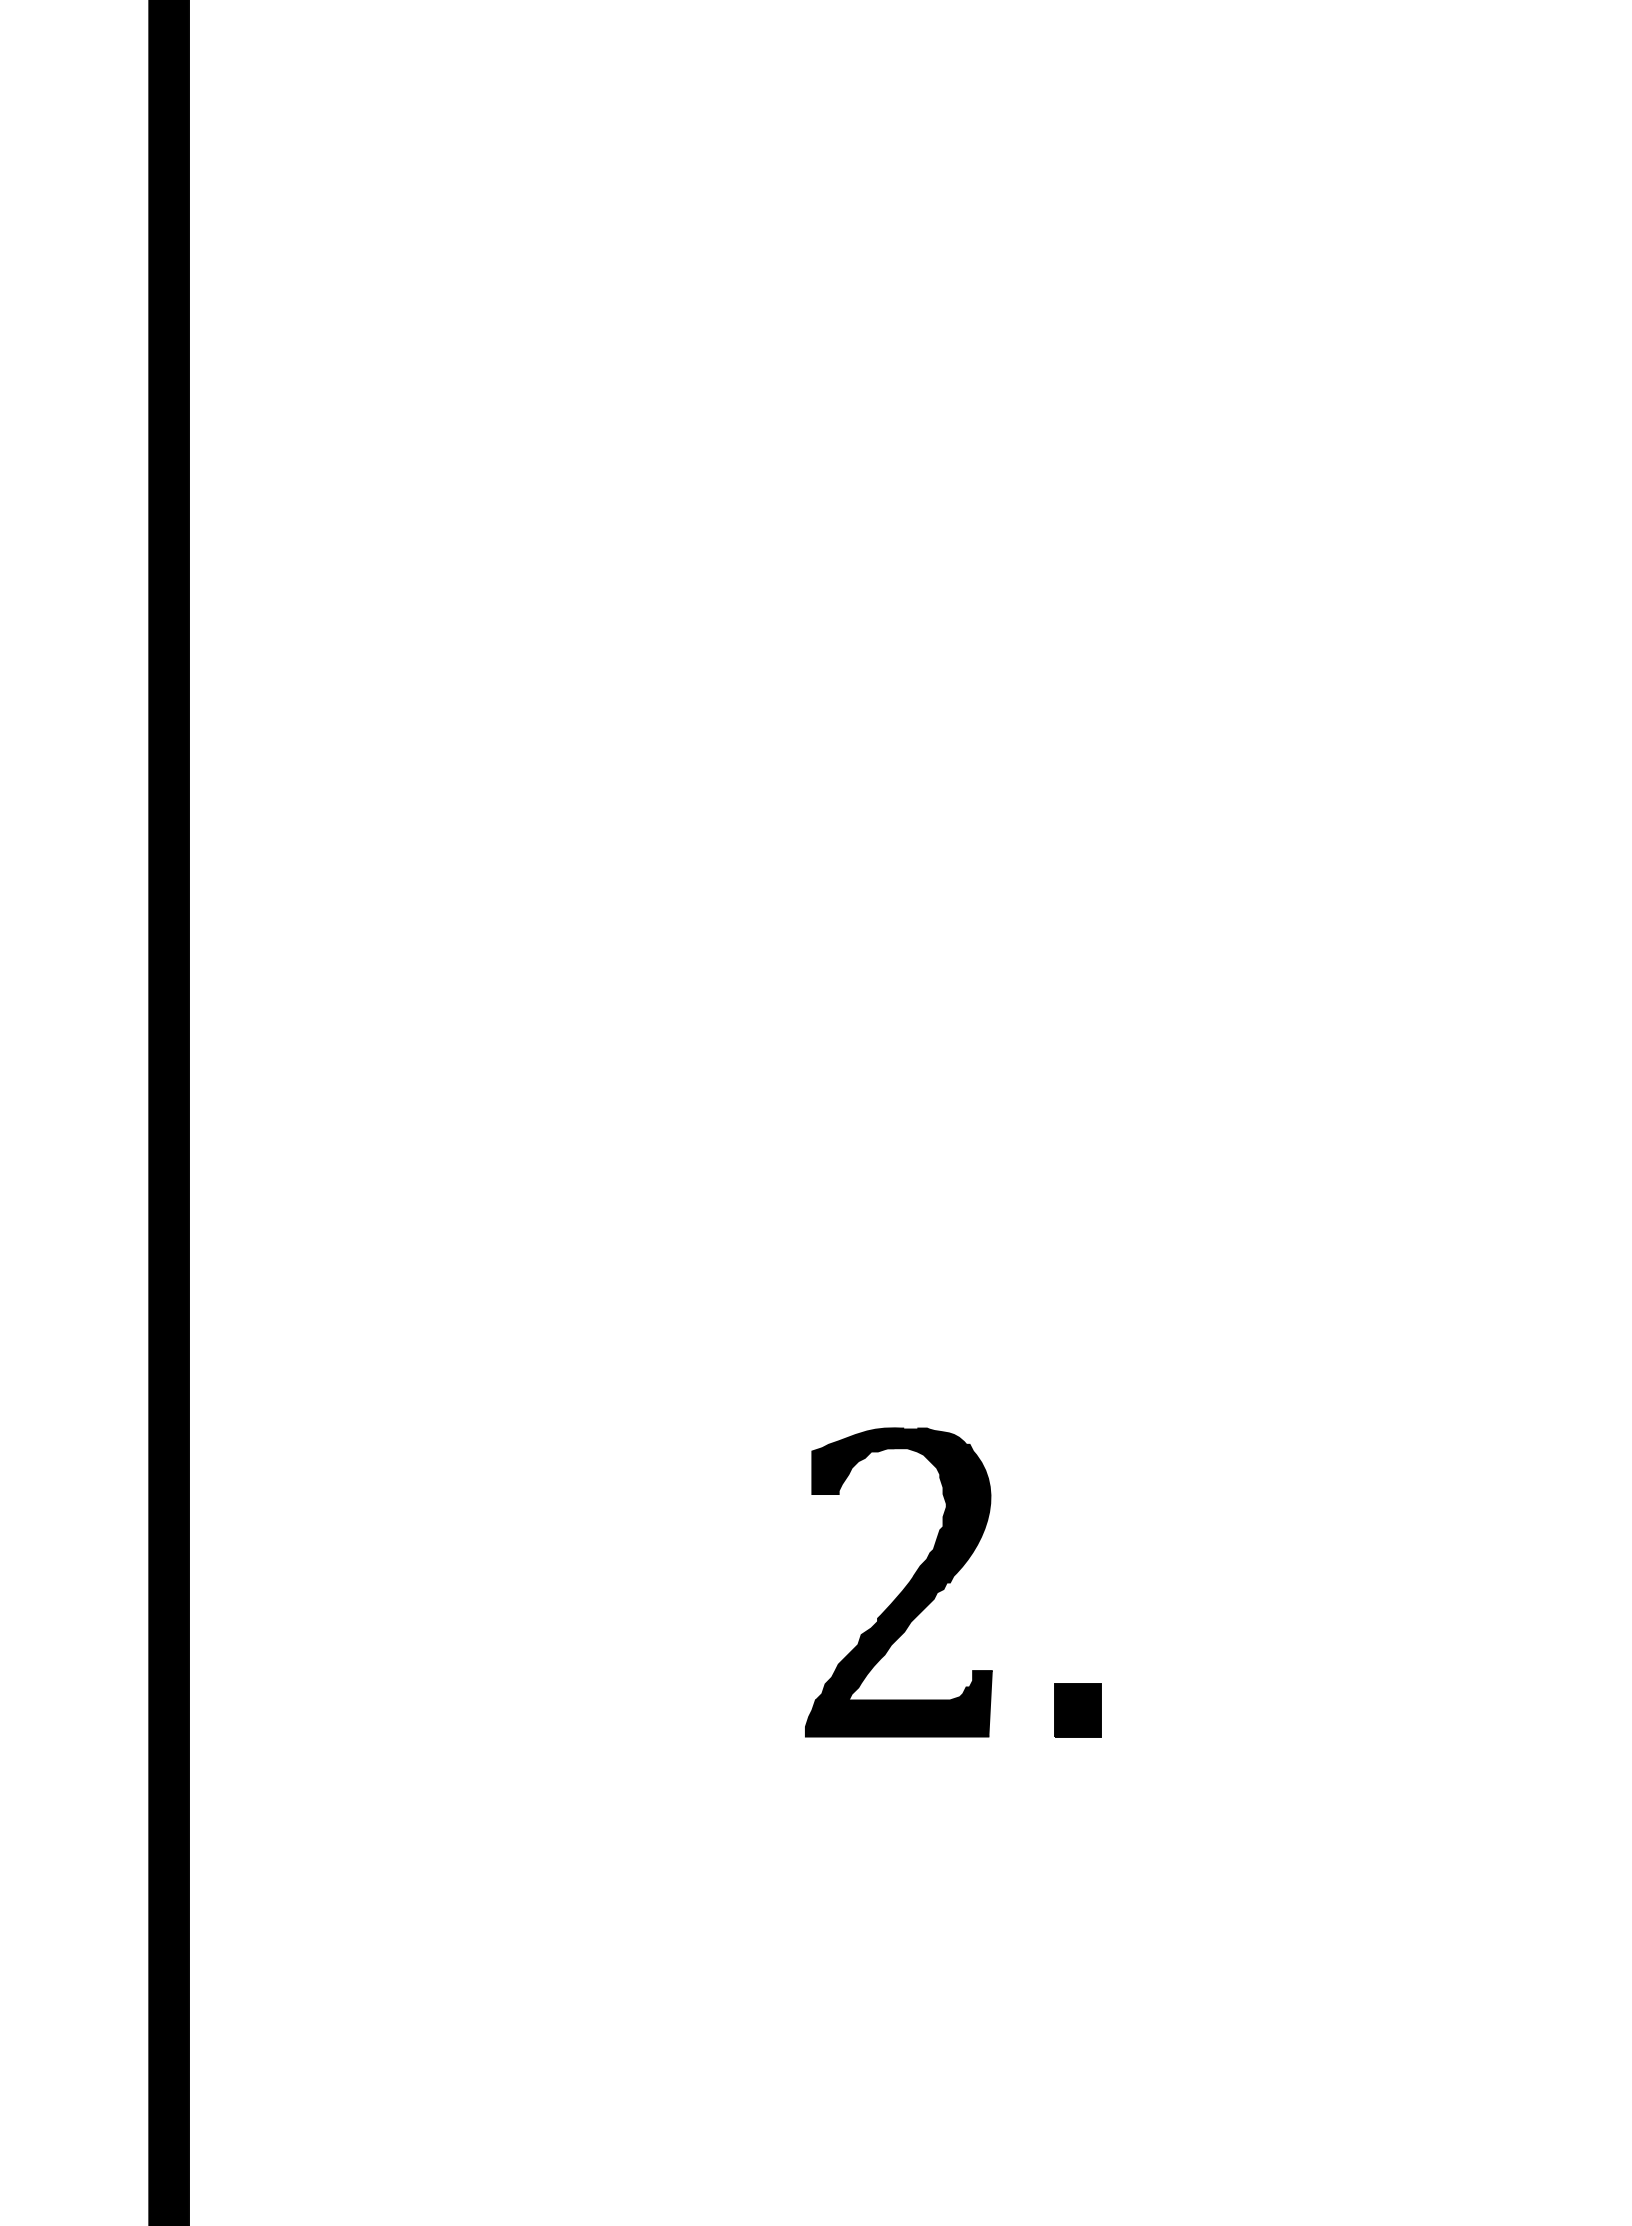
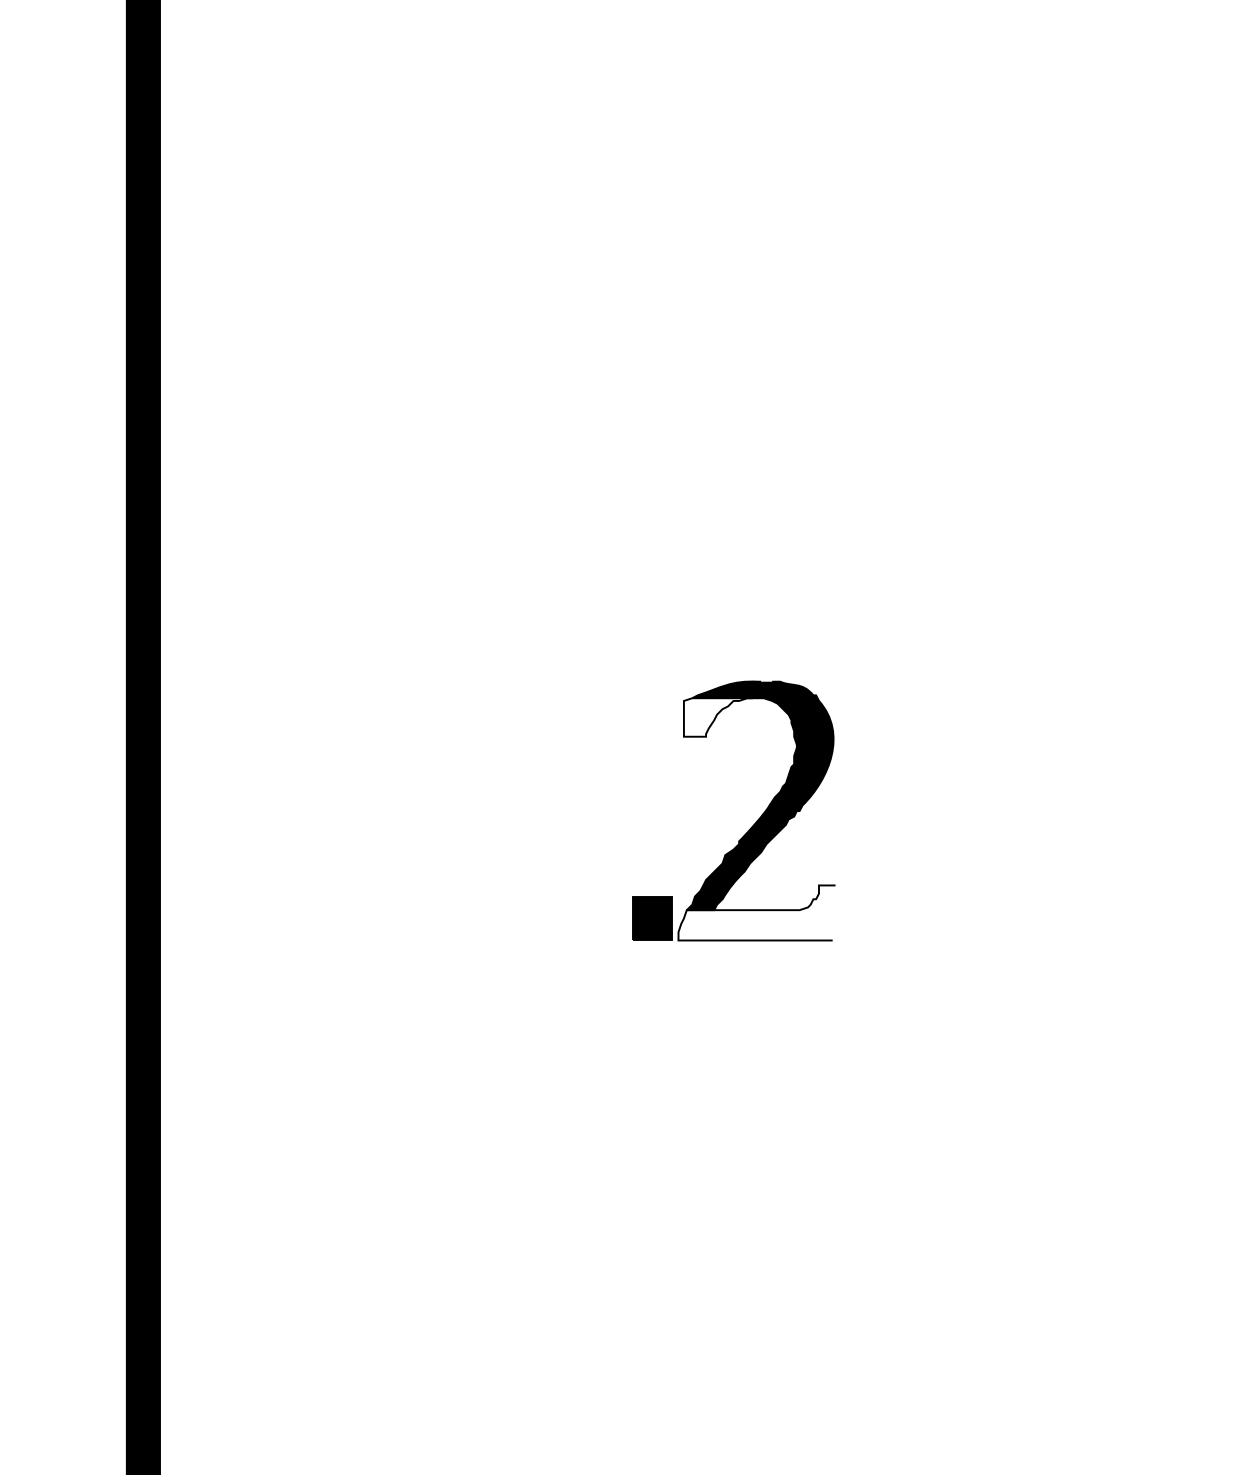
fill: (853, 1471) -> (718, 717), removed
fill: (898, 1703) -> (756, 912), removed
part: (1077, 1710) -> (652, 918), moved

